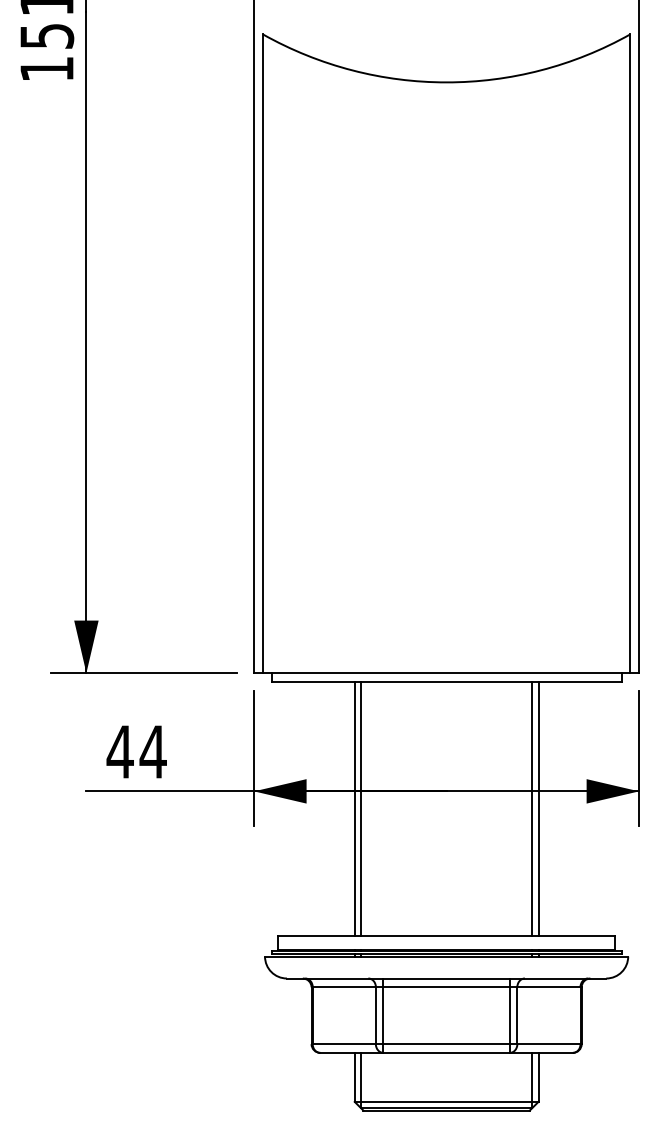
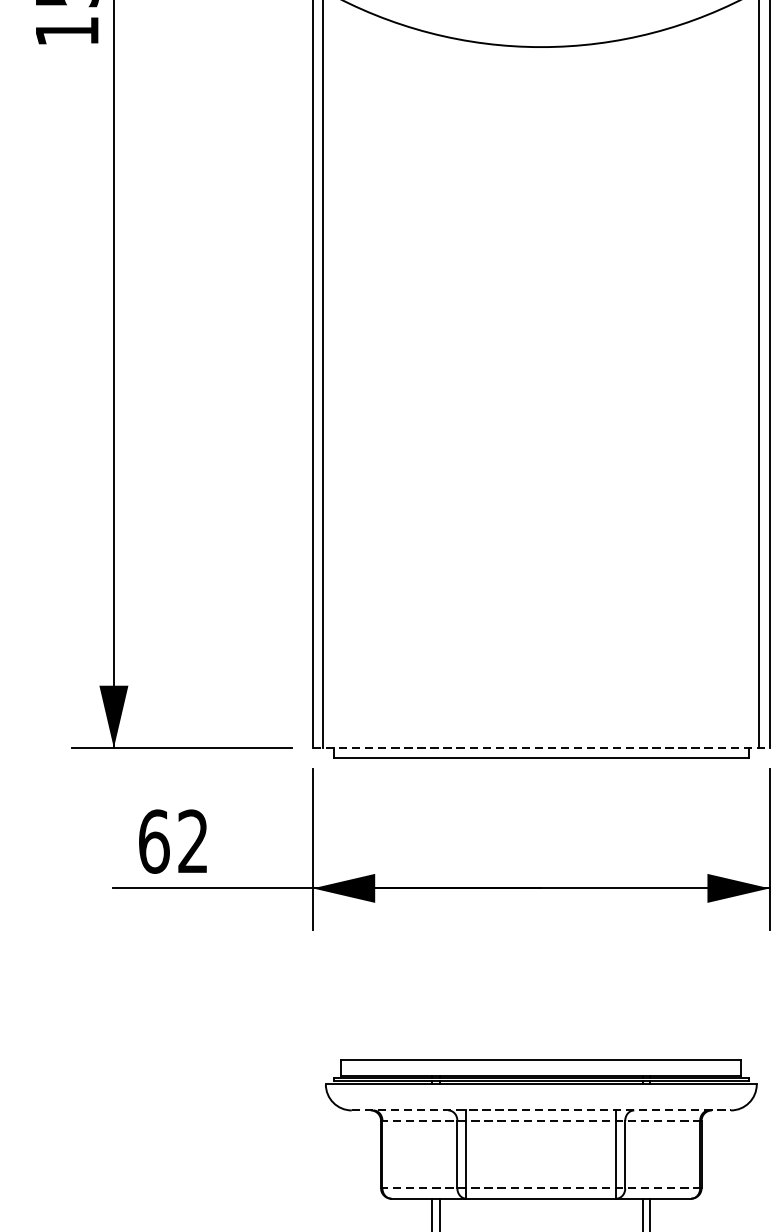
line: (446, 673) -> (541, 748), solid -> dashed
text: (136, 751) -> (173, 841), 44 -> 62
line: (354, 808) -> (432, 908), removed
line: (360, 808) -> (439, 908), removed
line: (532, 808) -> (643, 908), removed
line: (538, 808) -> (650, 908), removed
line: (446, 978) -> (541, 1110), solid -> dashed
line: (446, 987) -> (541, 1121), solid -> dashed
line: (446, 1044) -> (541, 1188), solid -> dashed

